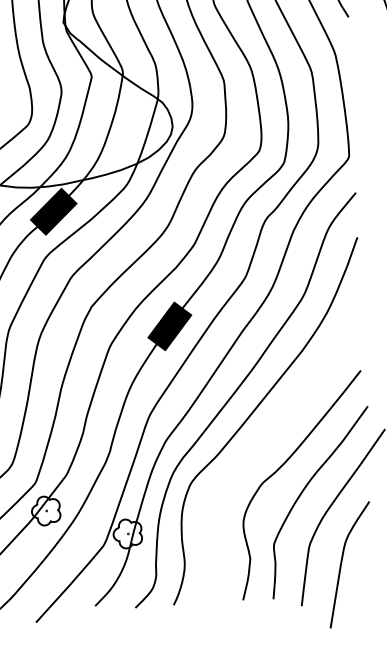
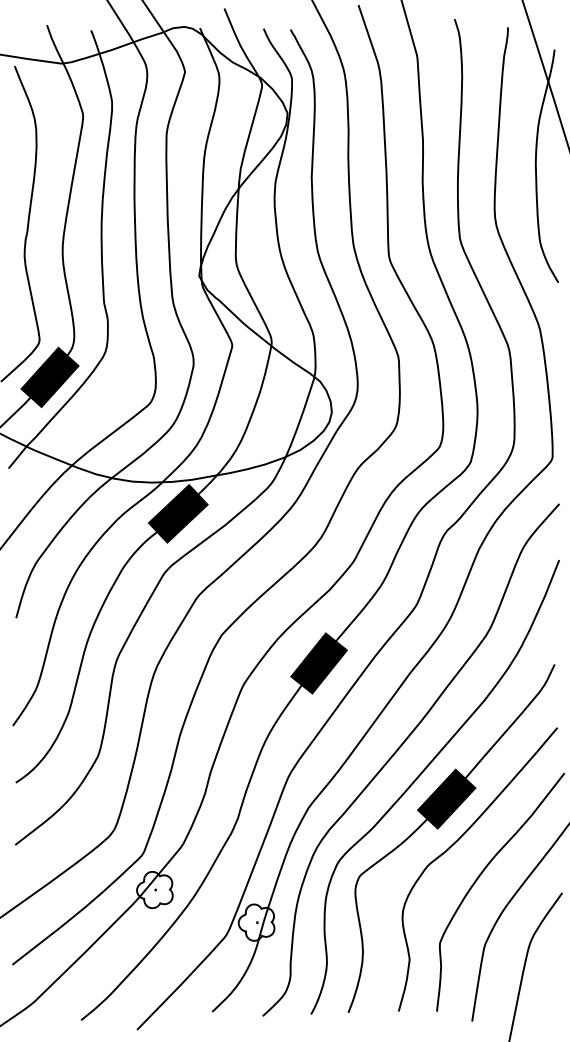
part: (270, 453) -> (439, 828), added

